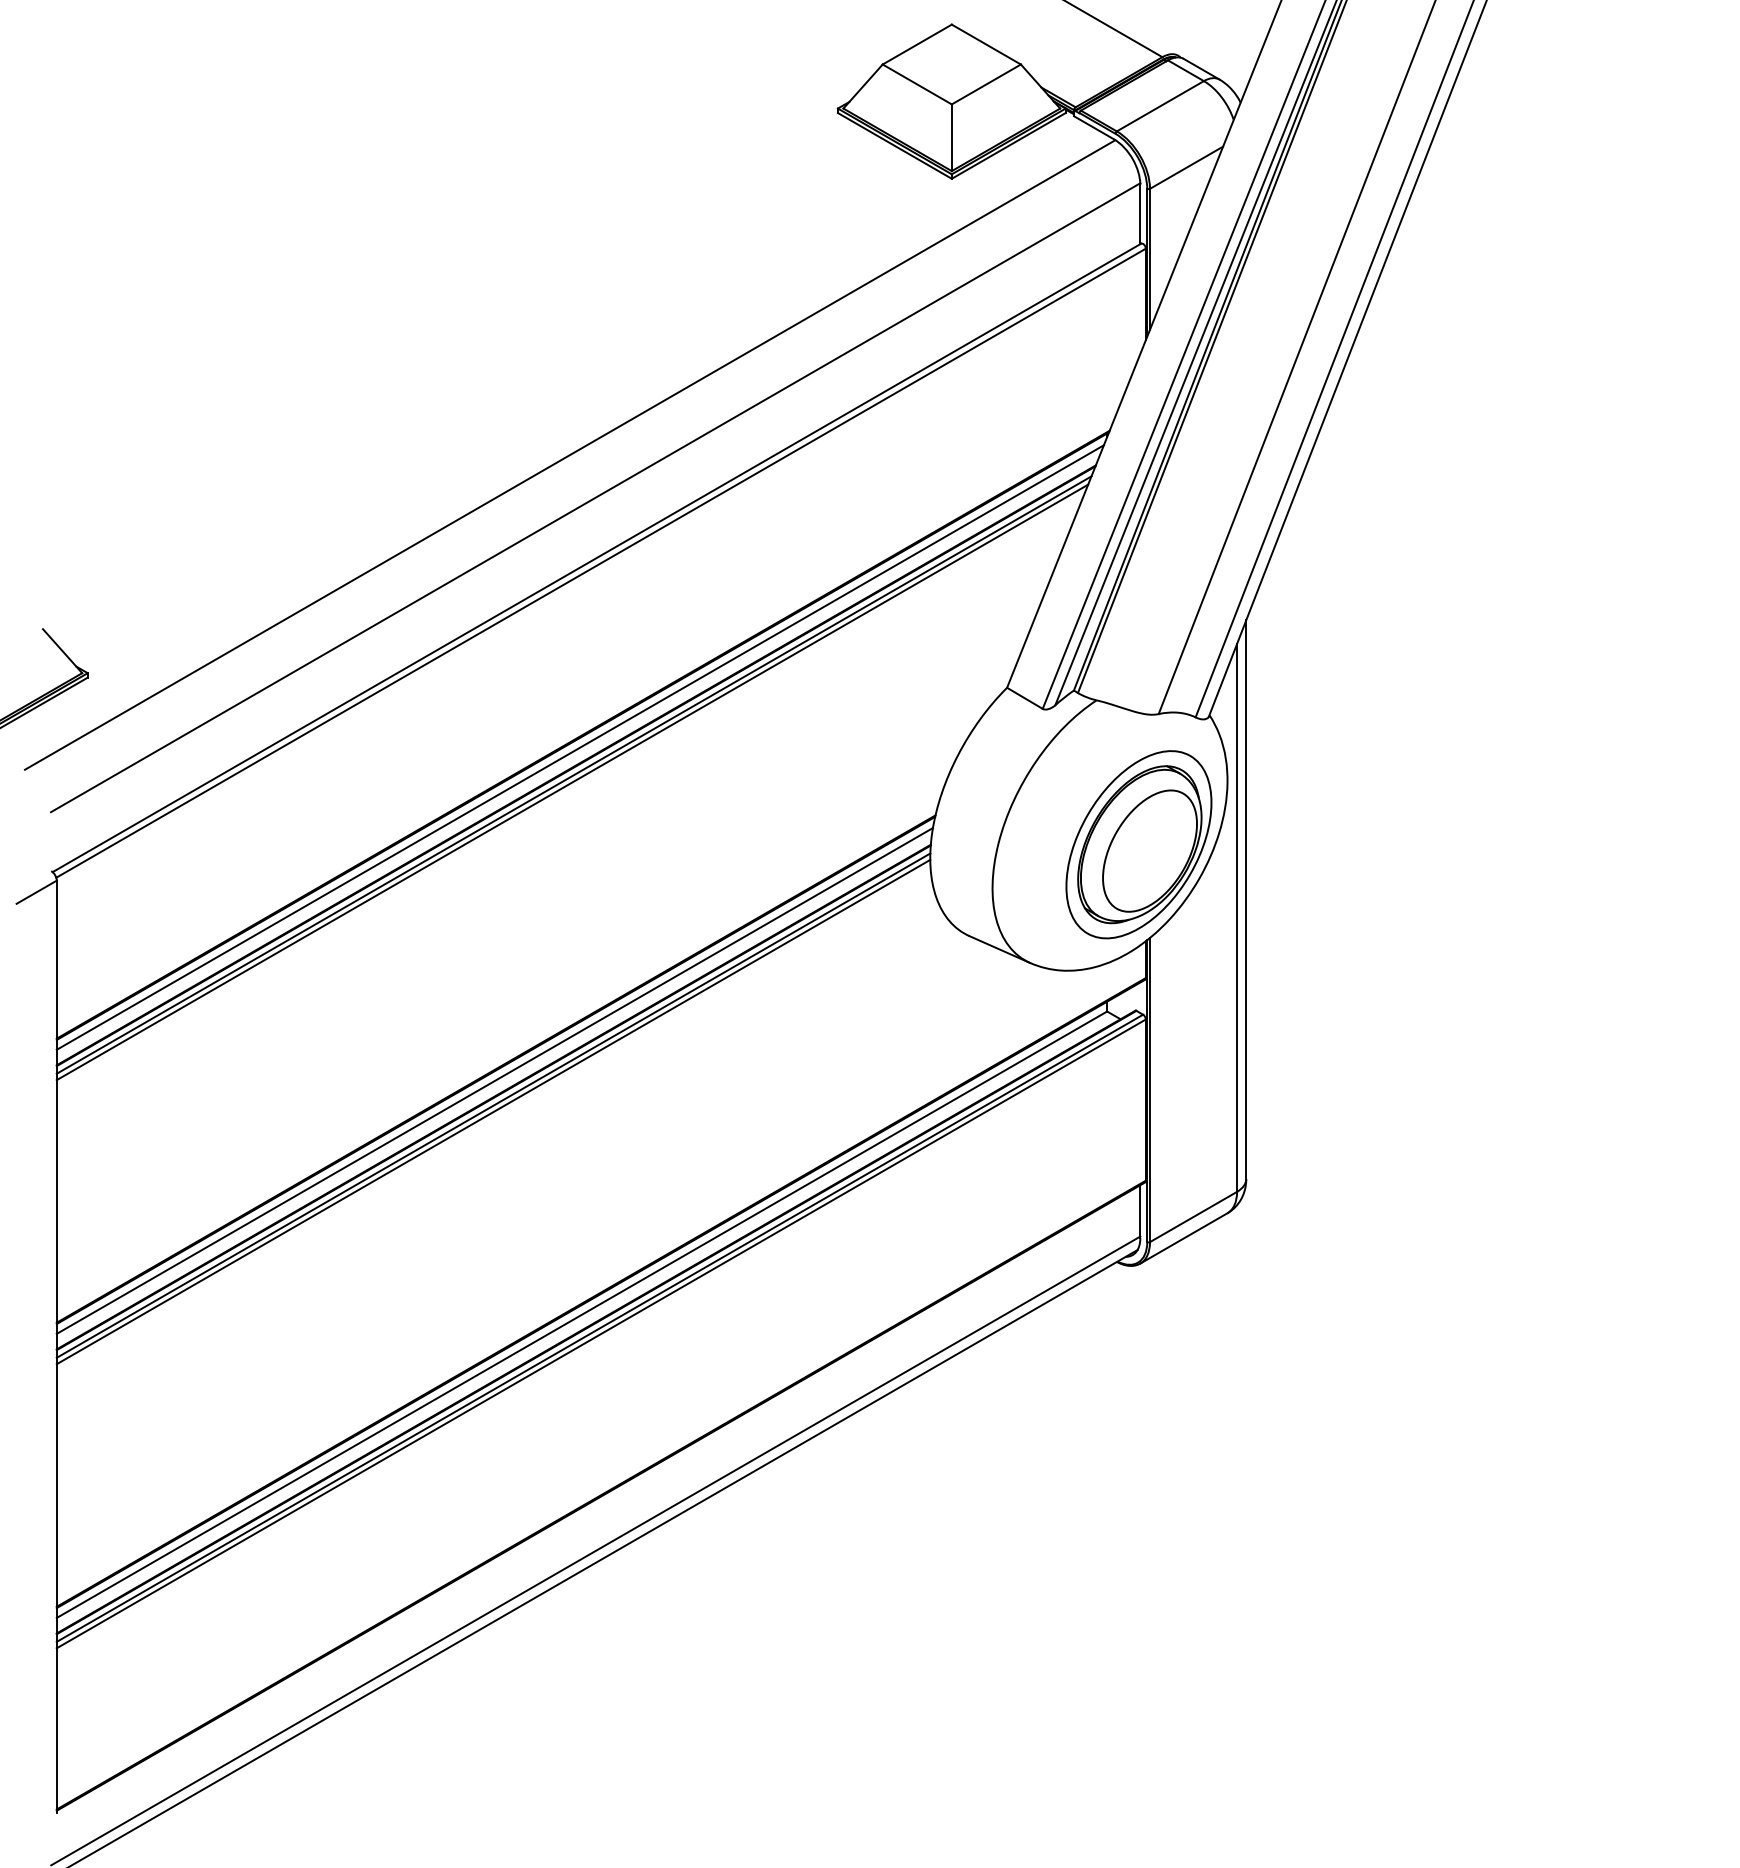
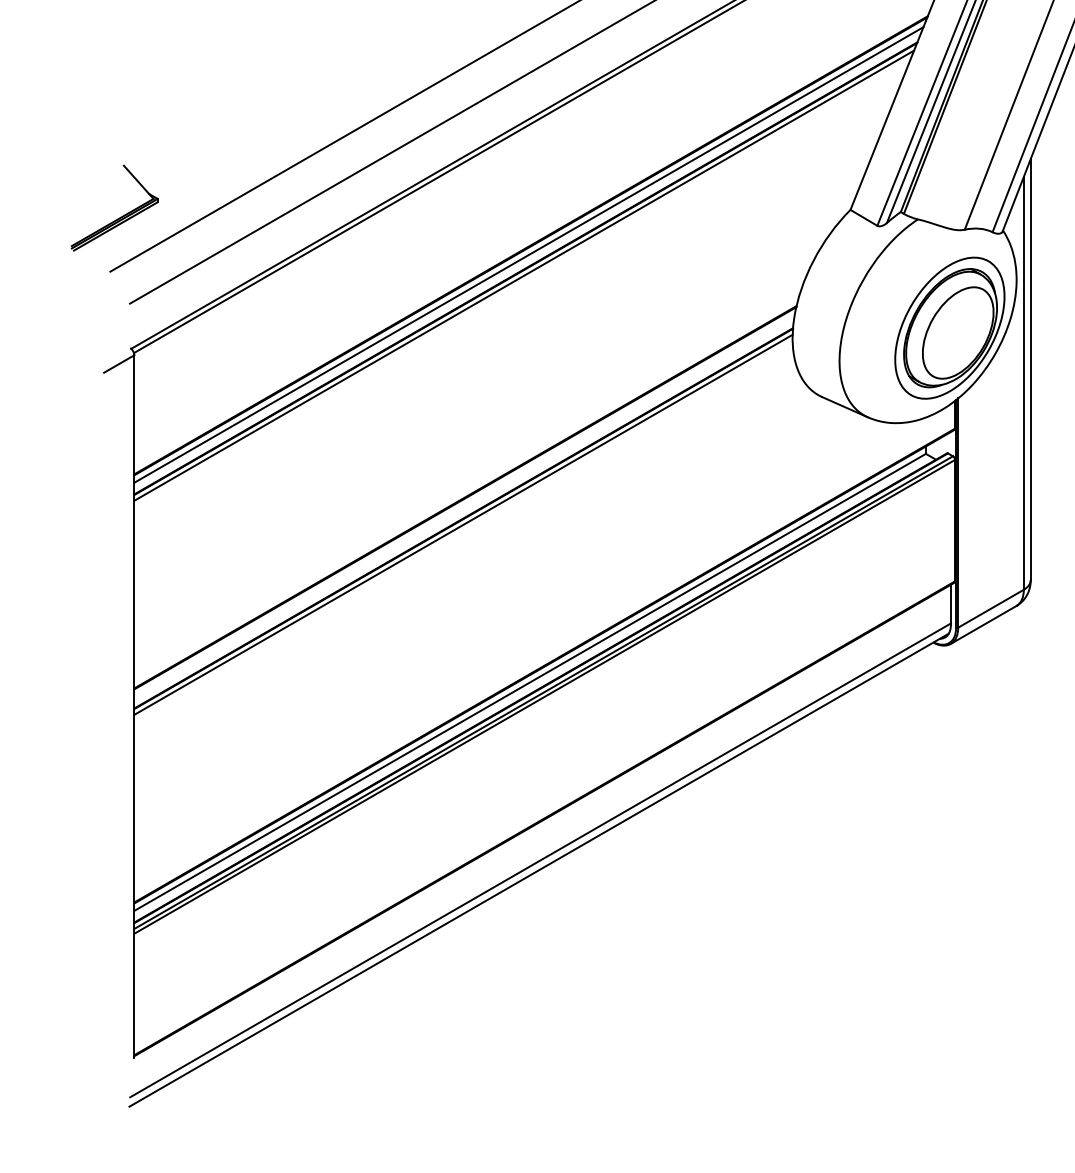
line: (572, 782) -> (523, 281), removed
line: (494, 1080) -> (464, 505), removed
line: (493, 1111) -> (463, 529), removed

